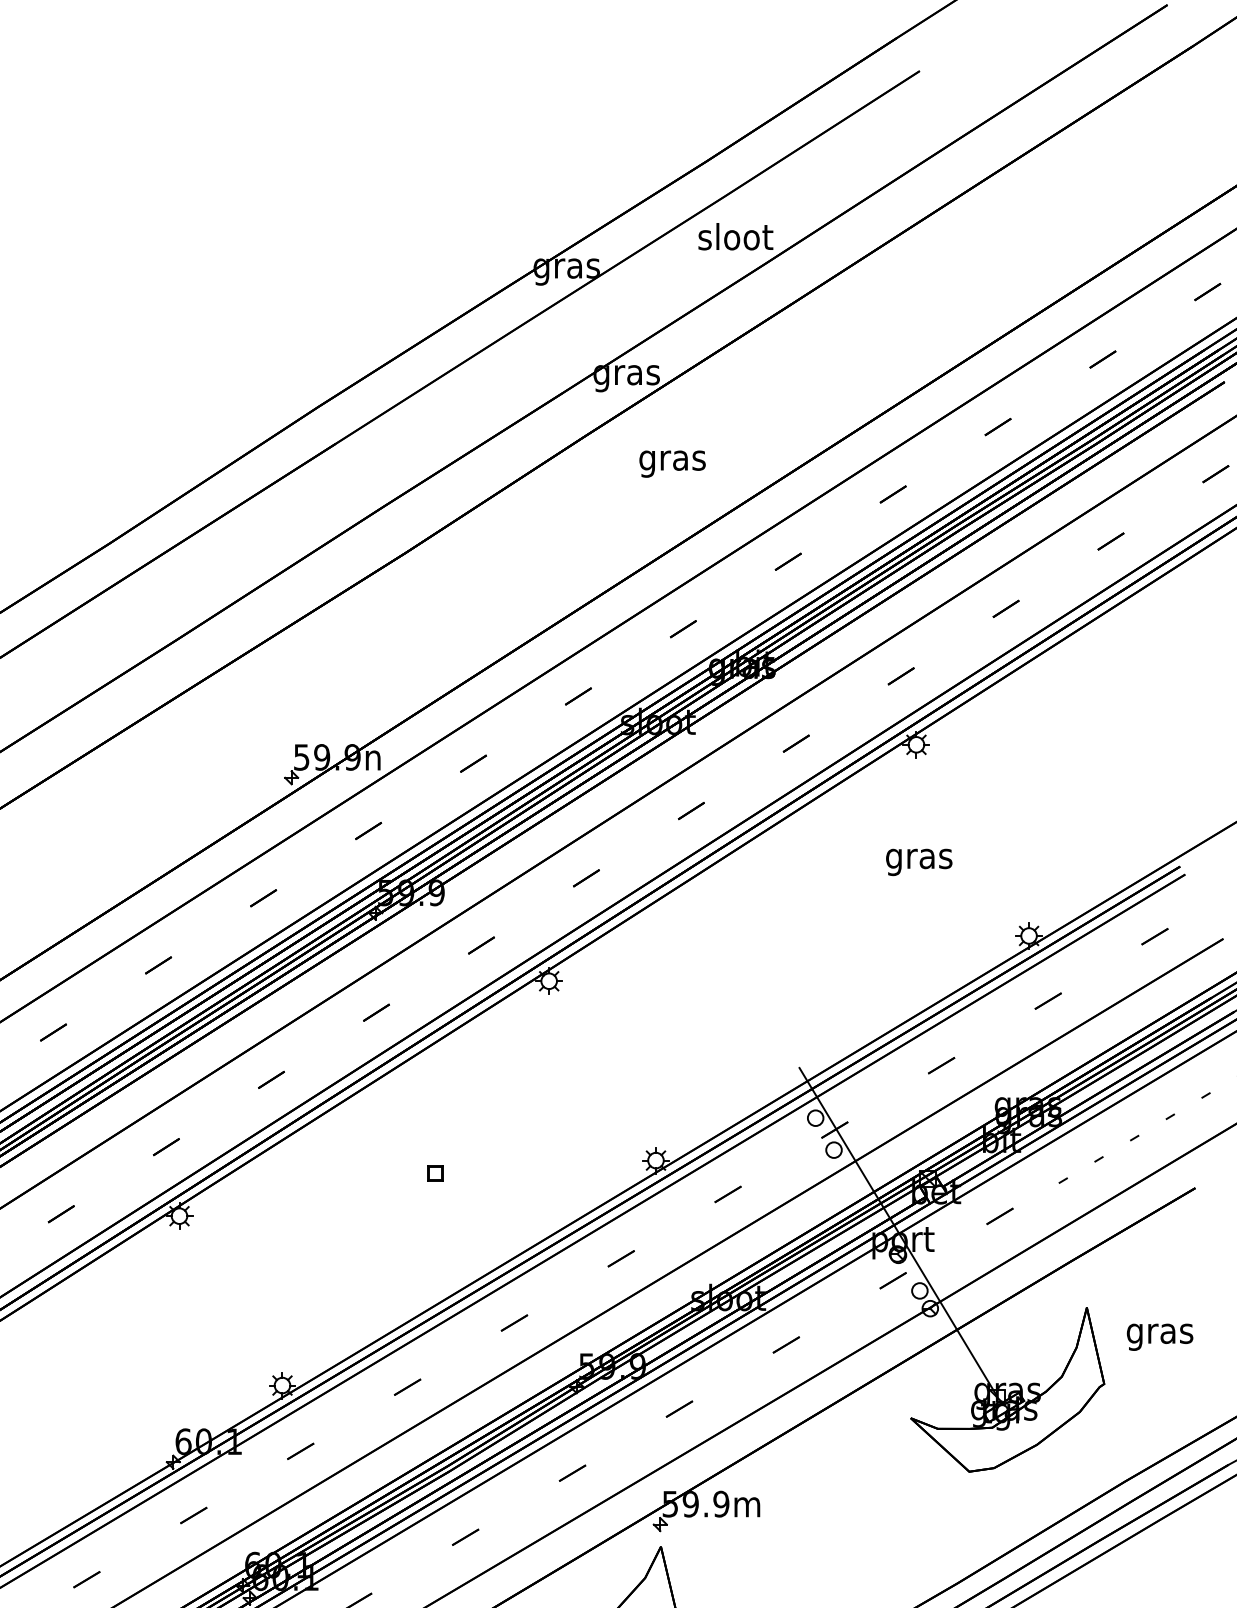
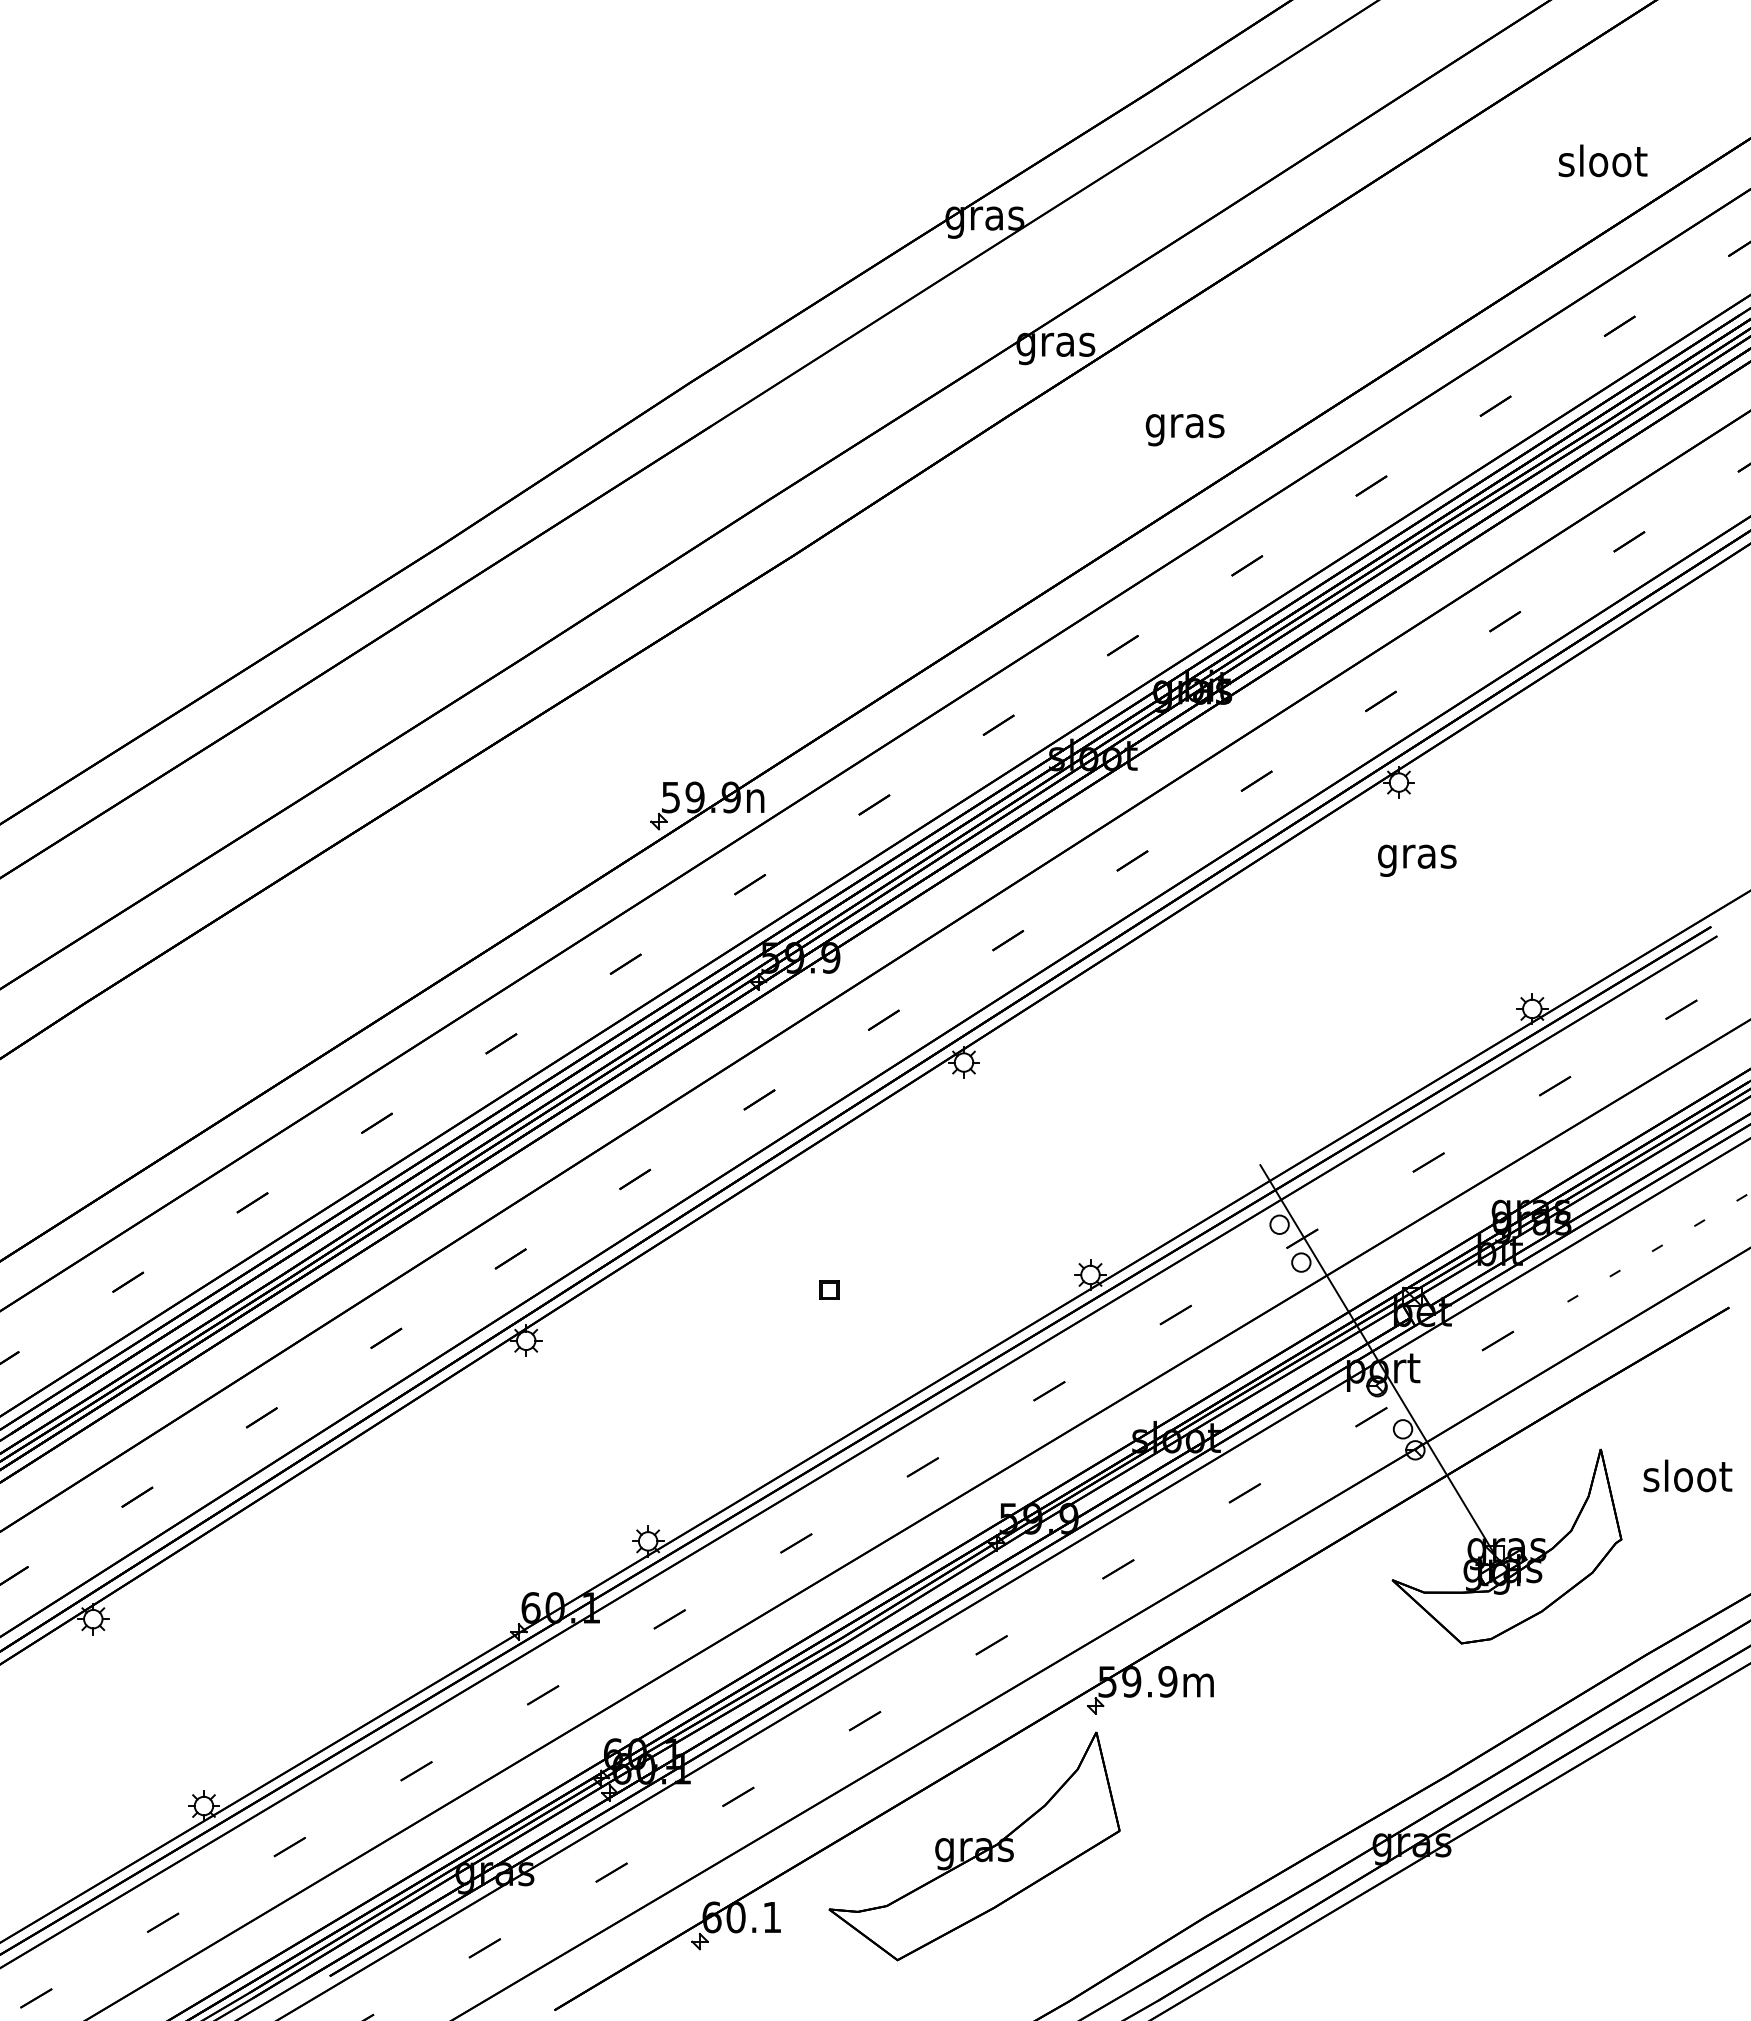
text: (735, 236) -> (1602, 160), moved
text: (672, 464) -> (1184, 430), moved
text: (919, 862) -> (1417, 860), moved
text: (1160, 1333) -> (1687, 1479), gras -> sloot

